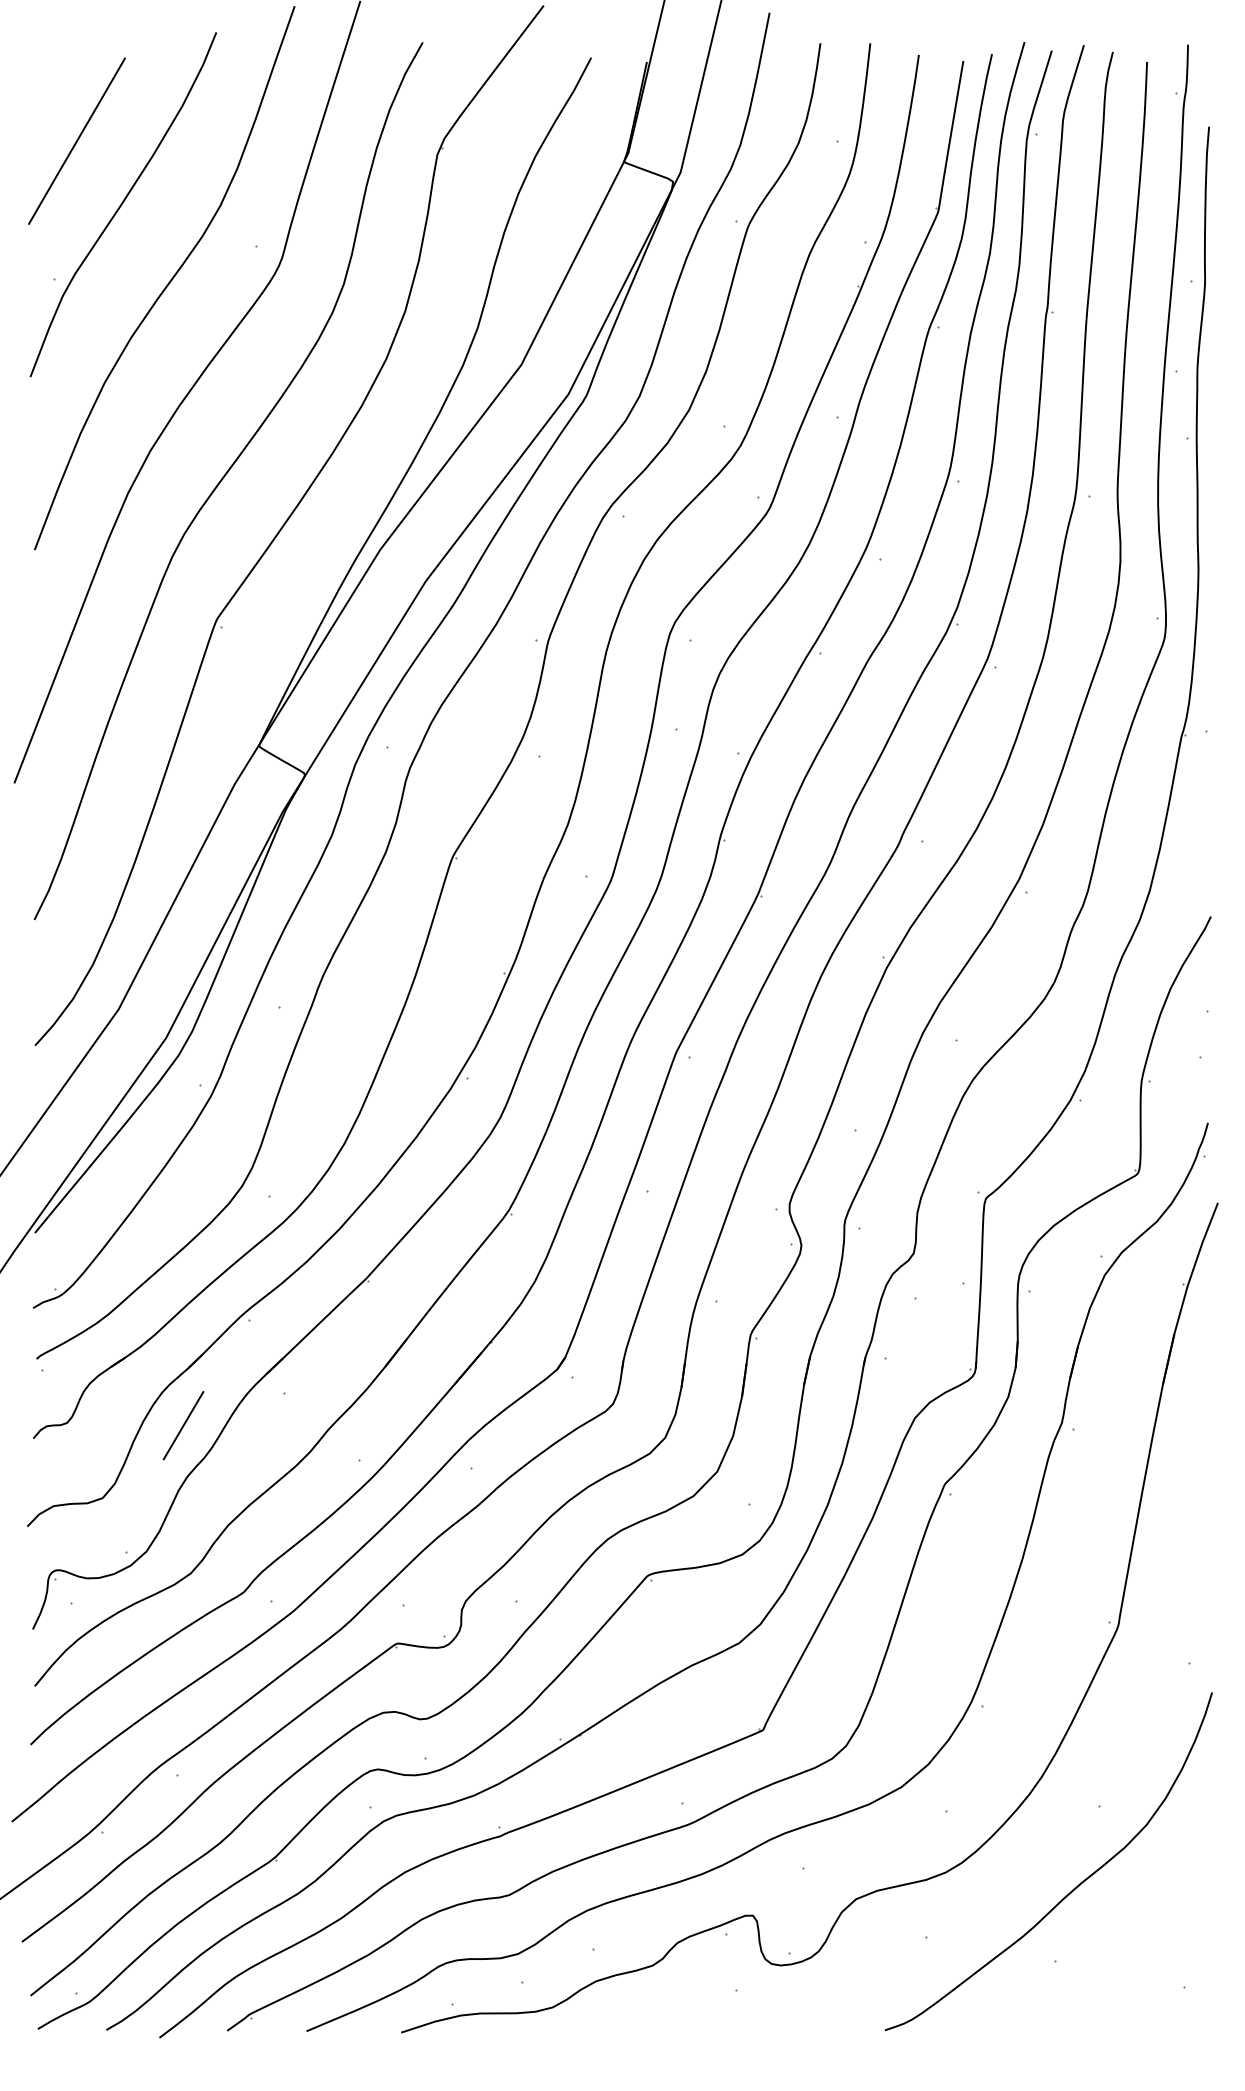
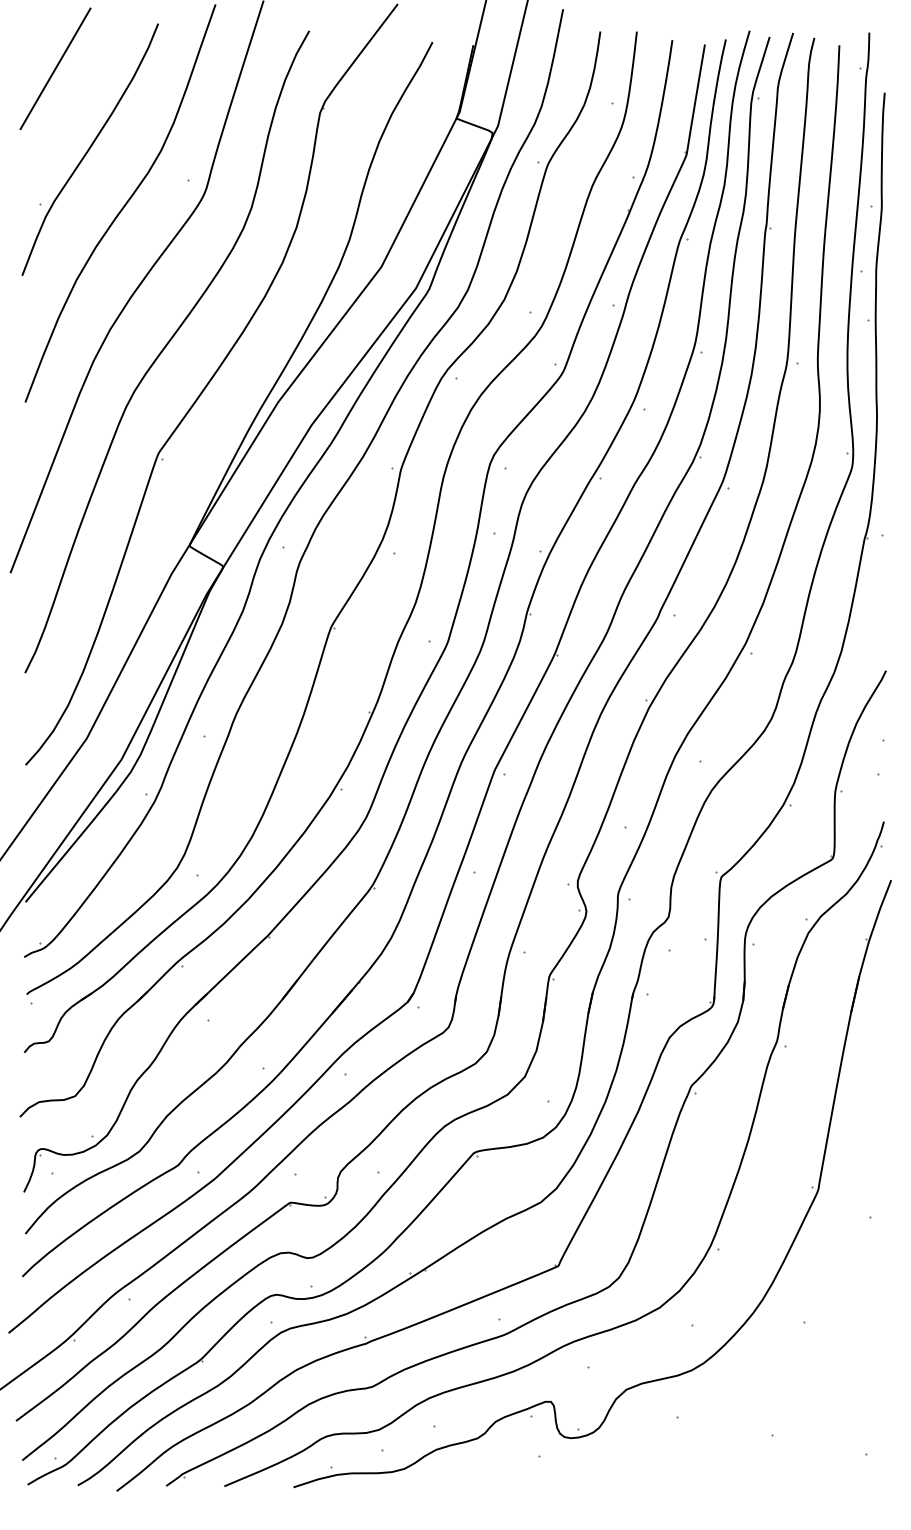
line: (76, 140) -> (55, 68), moved
line: (183, 1425) -> (134, 1043), removed
curve: (1073, 1888) -> (785, 1381), removed

